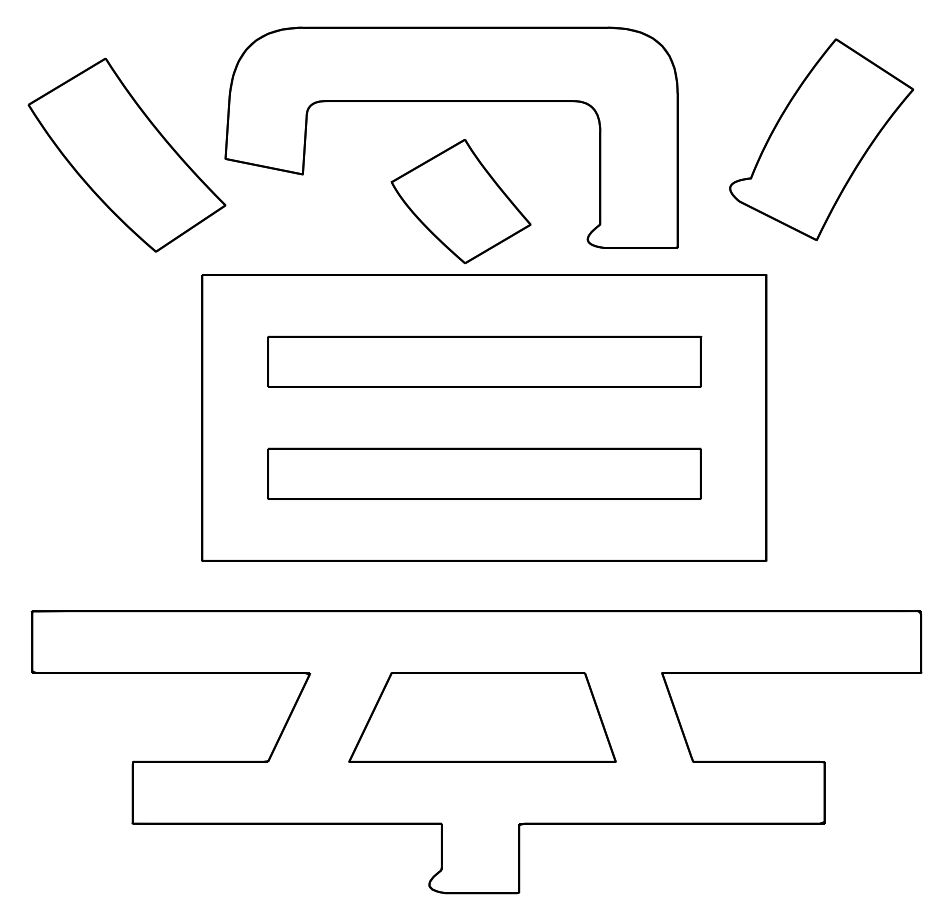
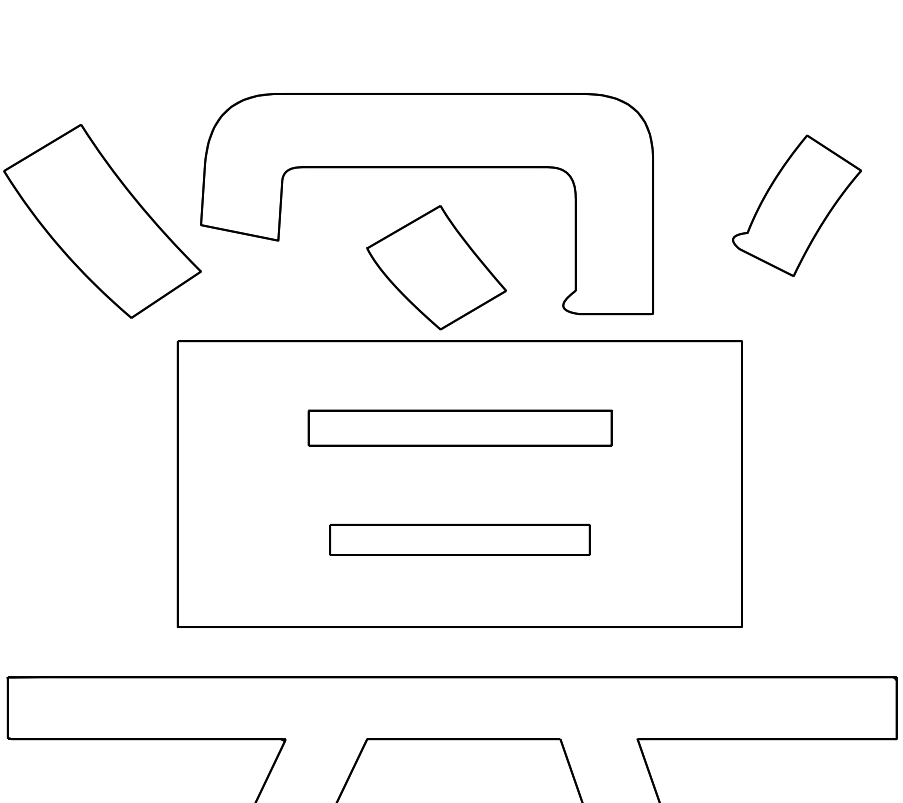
part: (821, 139) -> (796, 205), size x0.7
part: (484, 361) -> (459, 427), size x0.7
part: (484, 473) -> (459, 539), size x0.6

